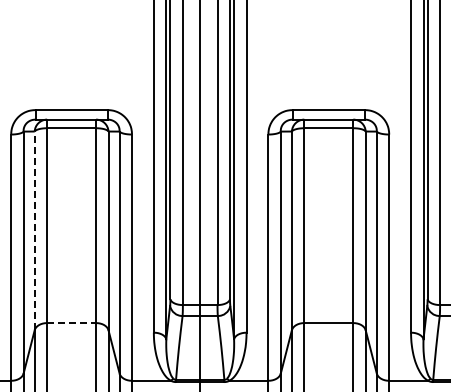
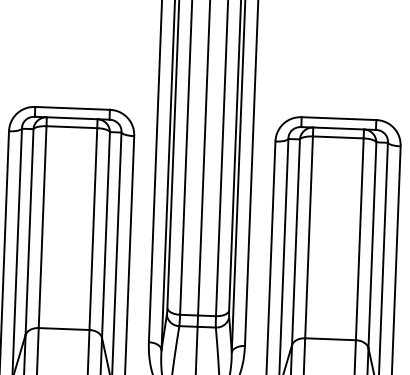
line: (34, 230) -> (29, 231), dashed -> solid
line: (72, 323) -> (65, 329), dashed -> solid

